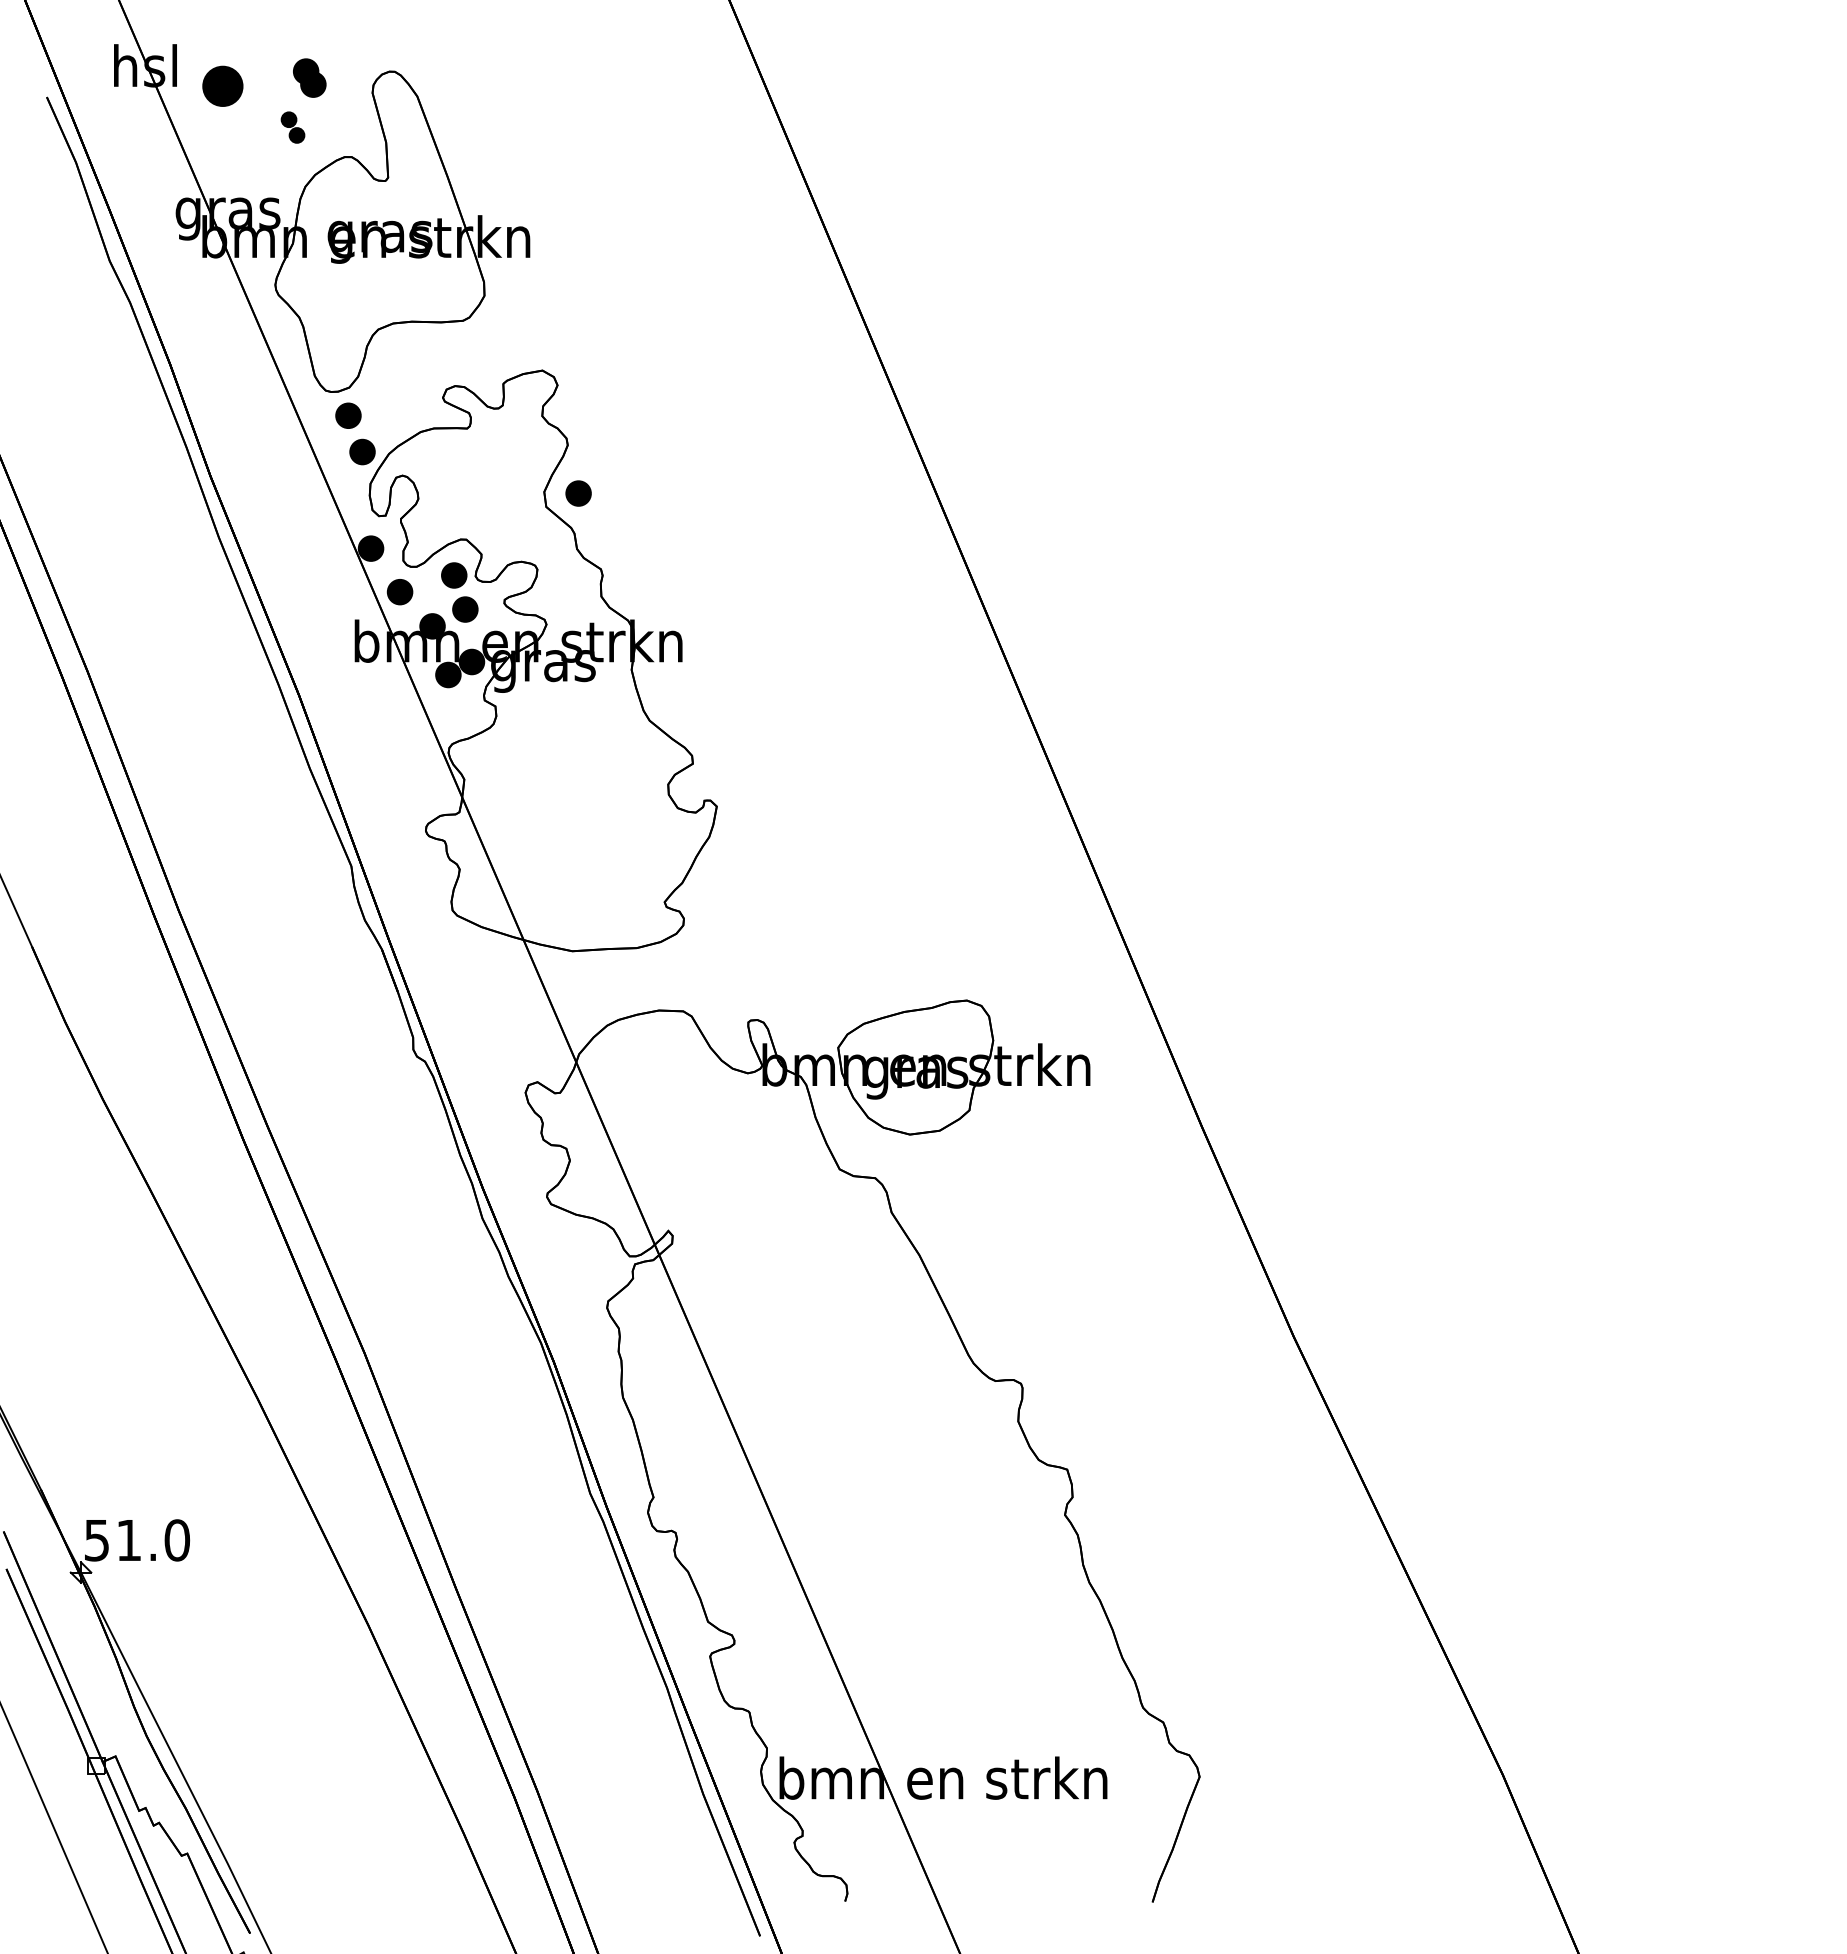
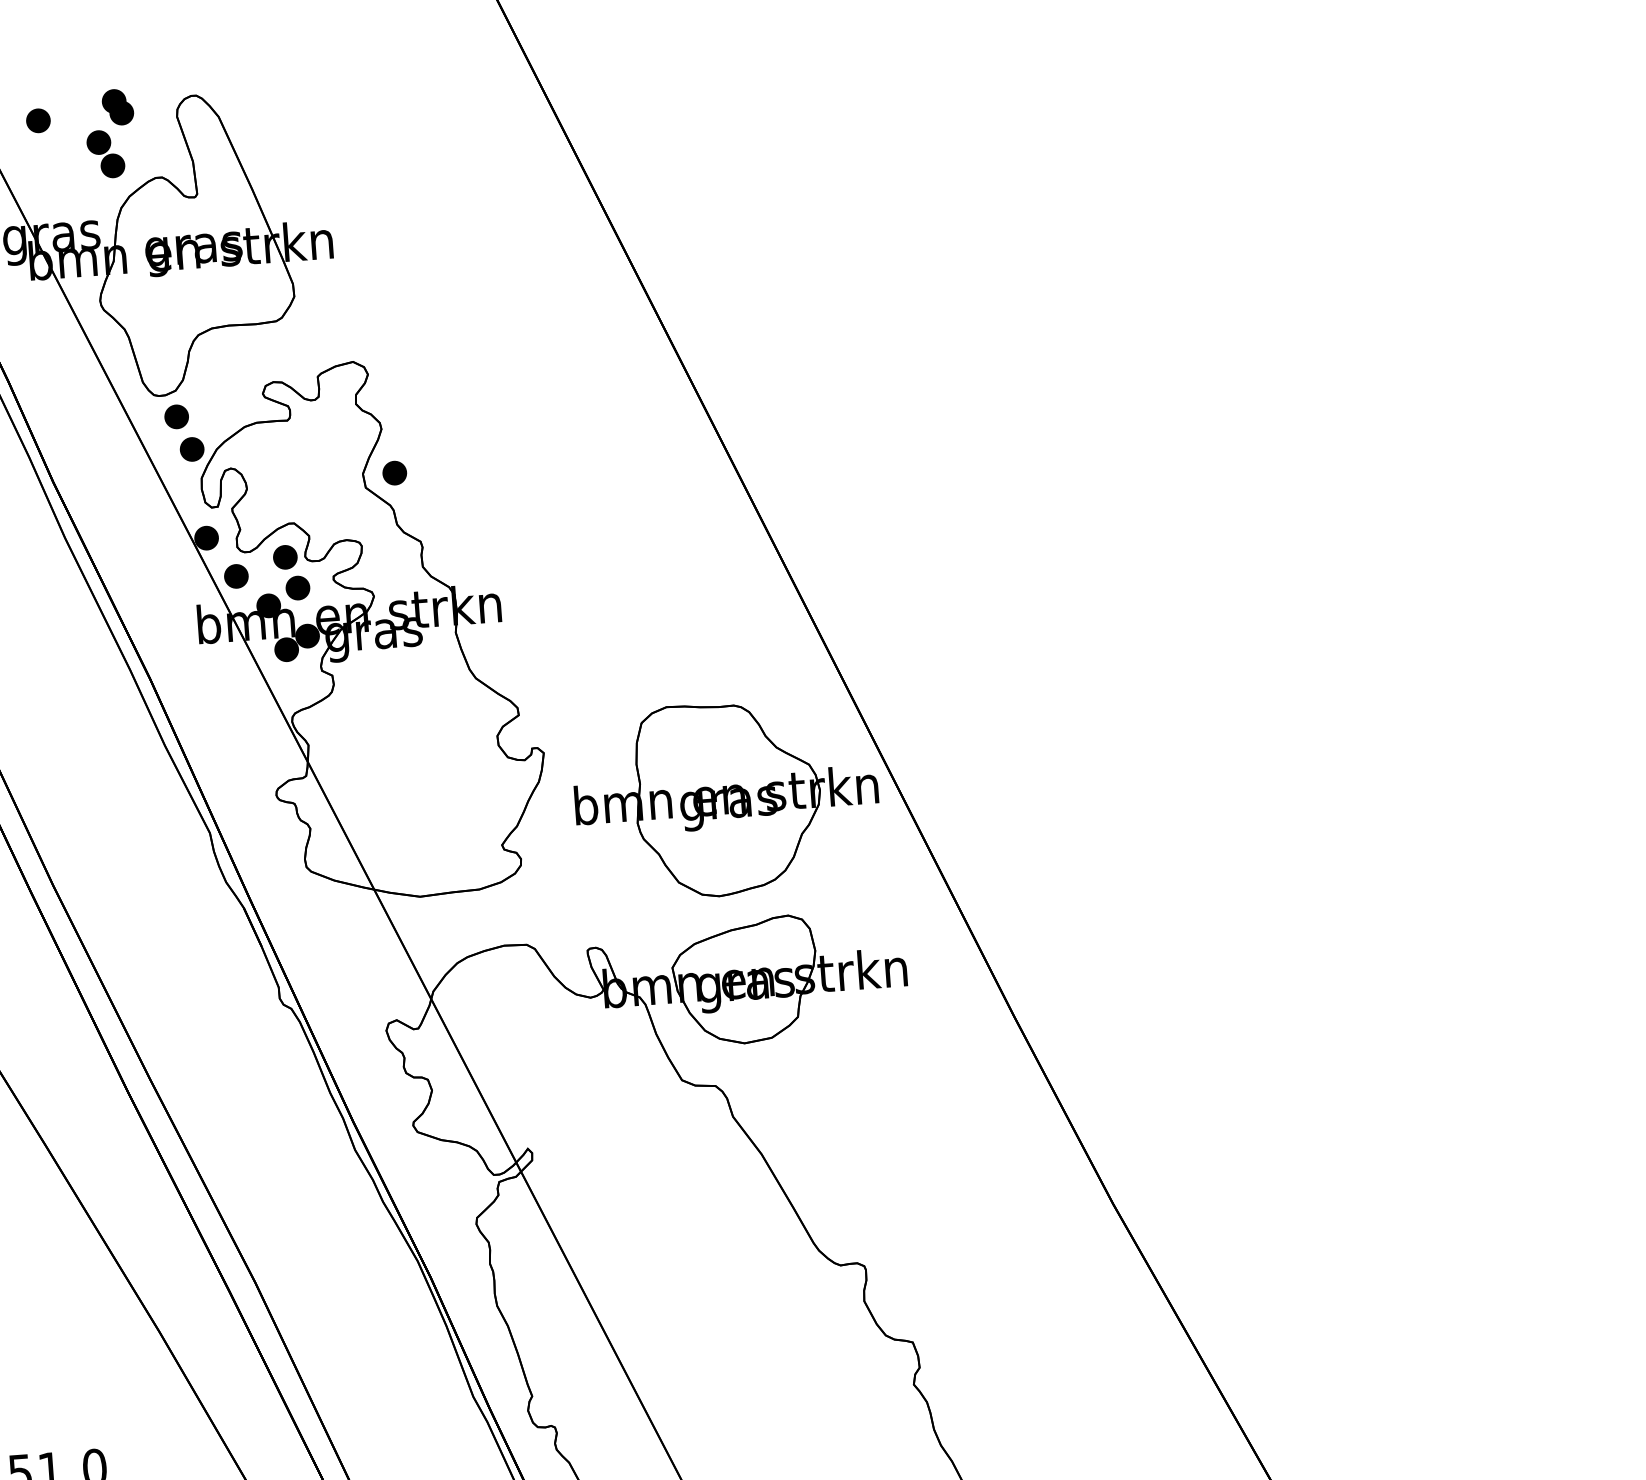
part: (223, 86) -> (38, 120), size x0.62
part: (292, 127) -> (105, 154), size x1.67
part: (909, 870) -> (726, 799), added

